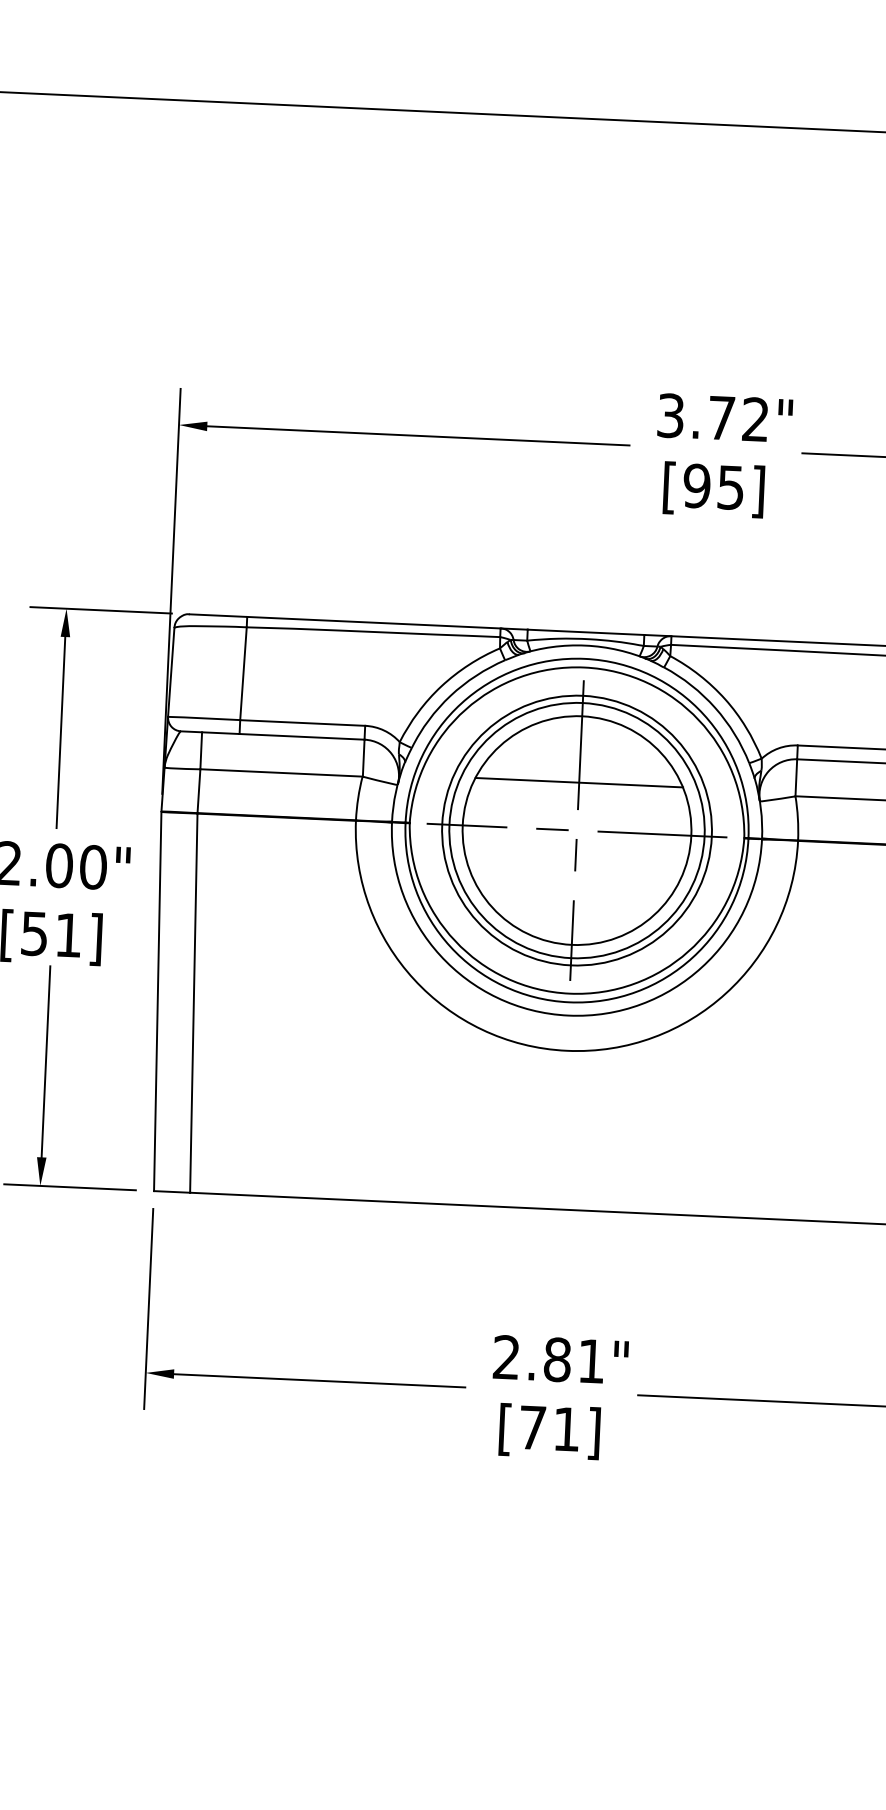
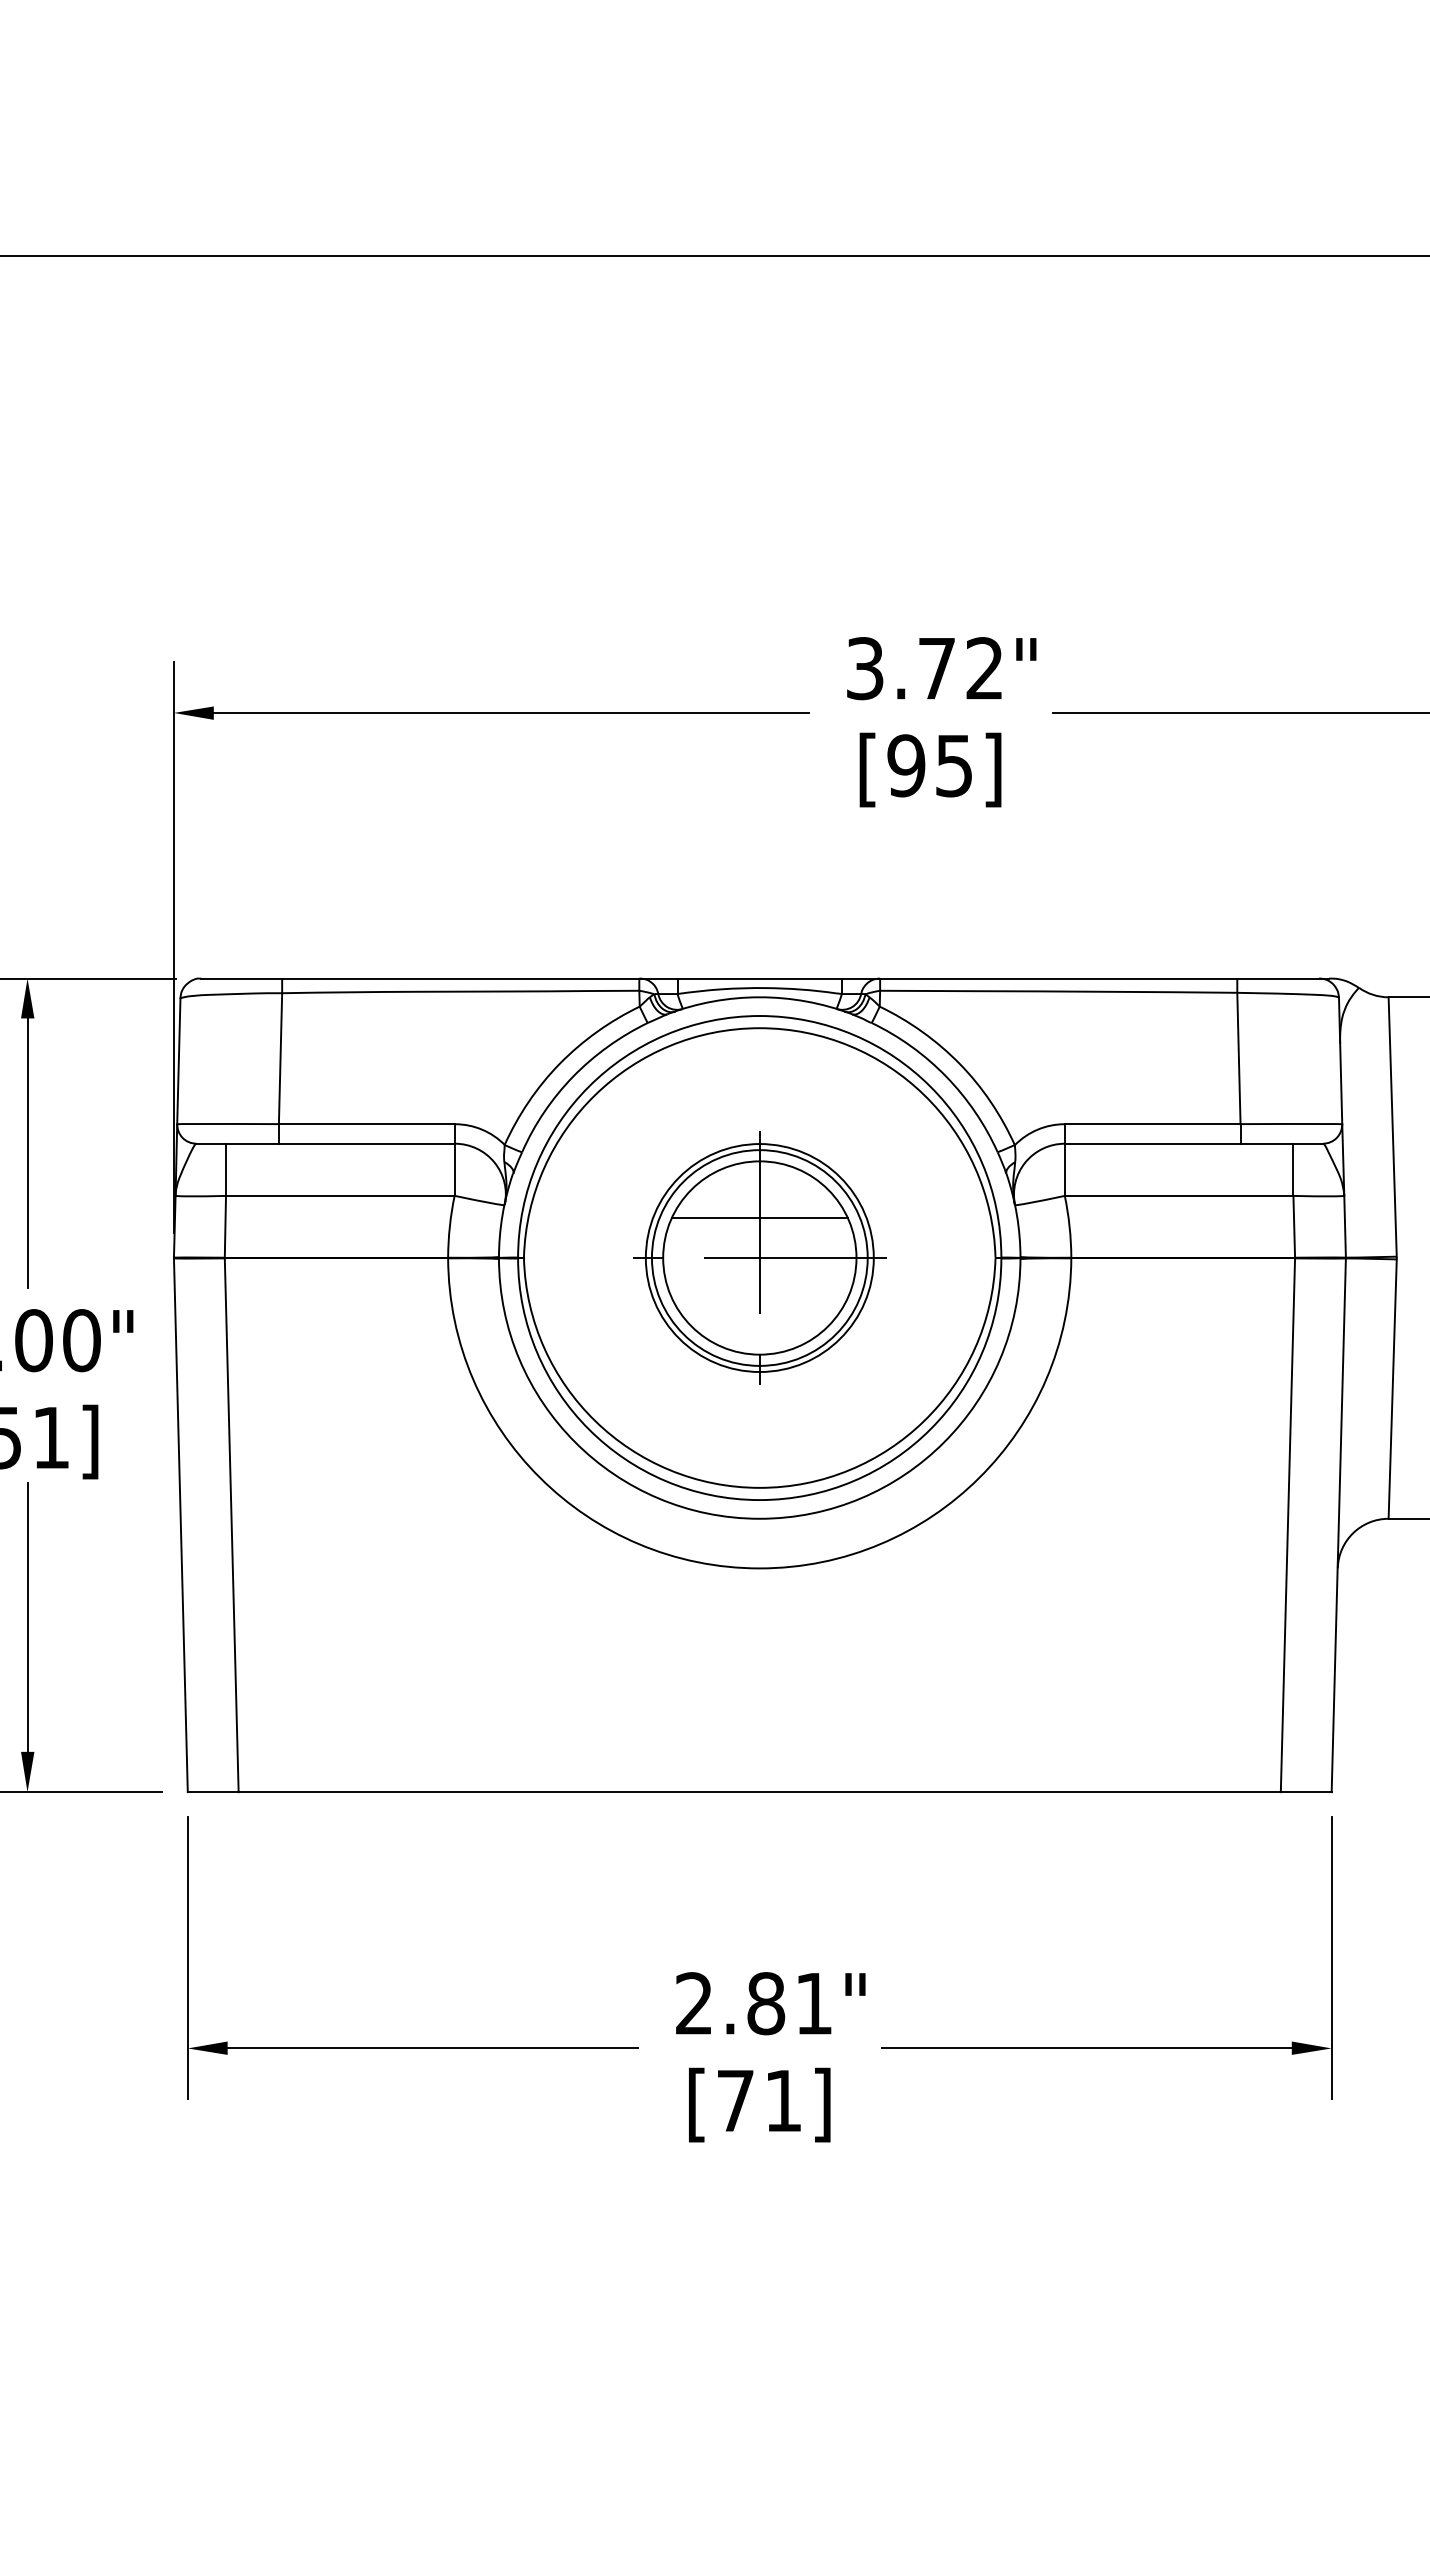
part: (576, 830) -> (759, 1257), size x0.6

